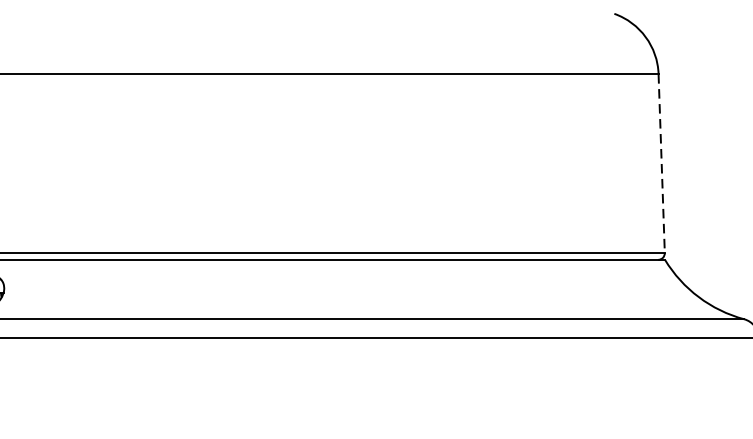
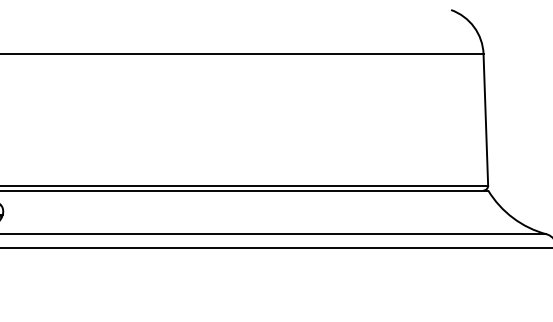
line: (661, 162) -> (485, 119), dashed -> solid

